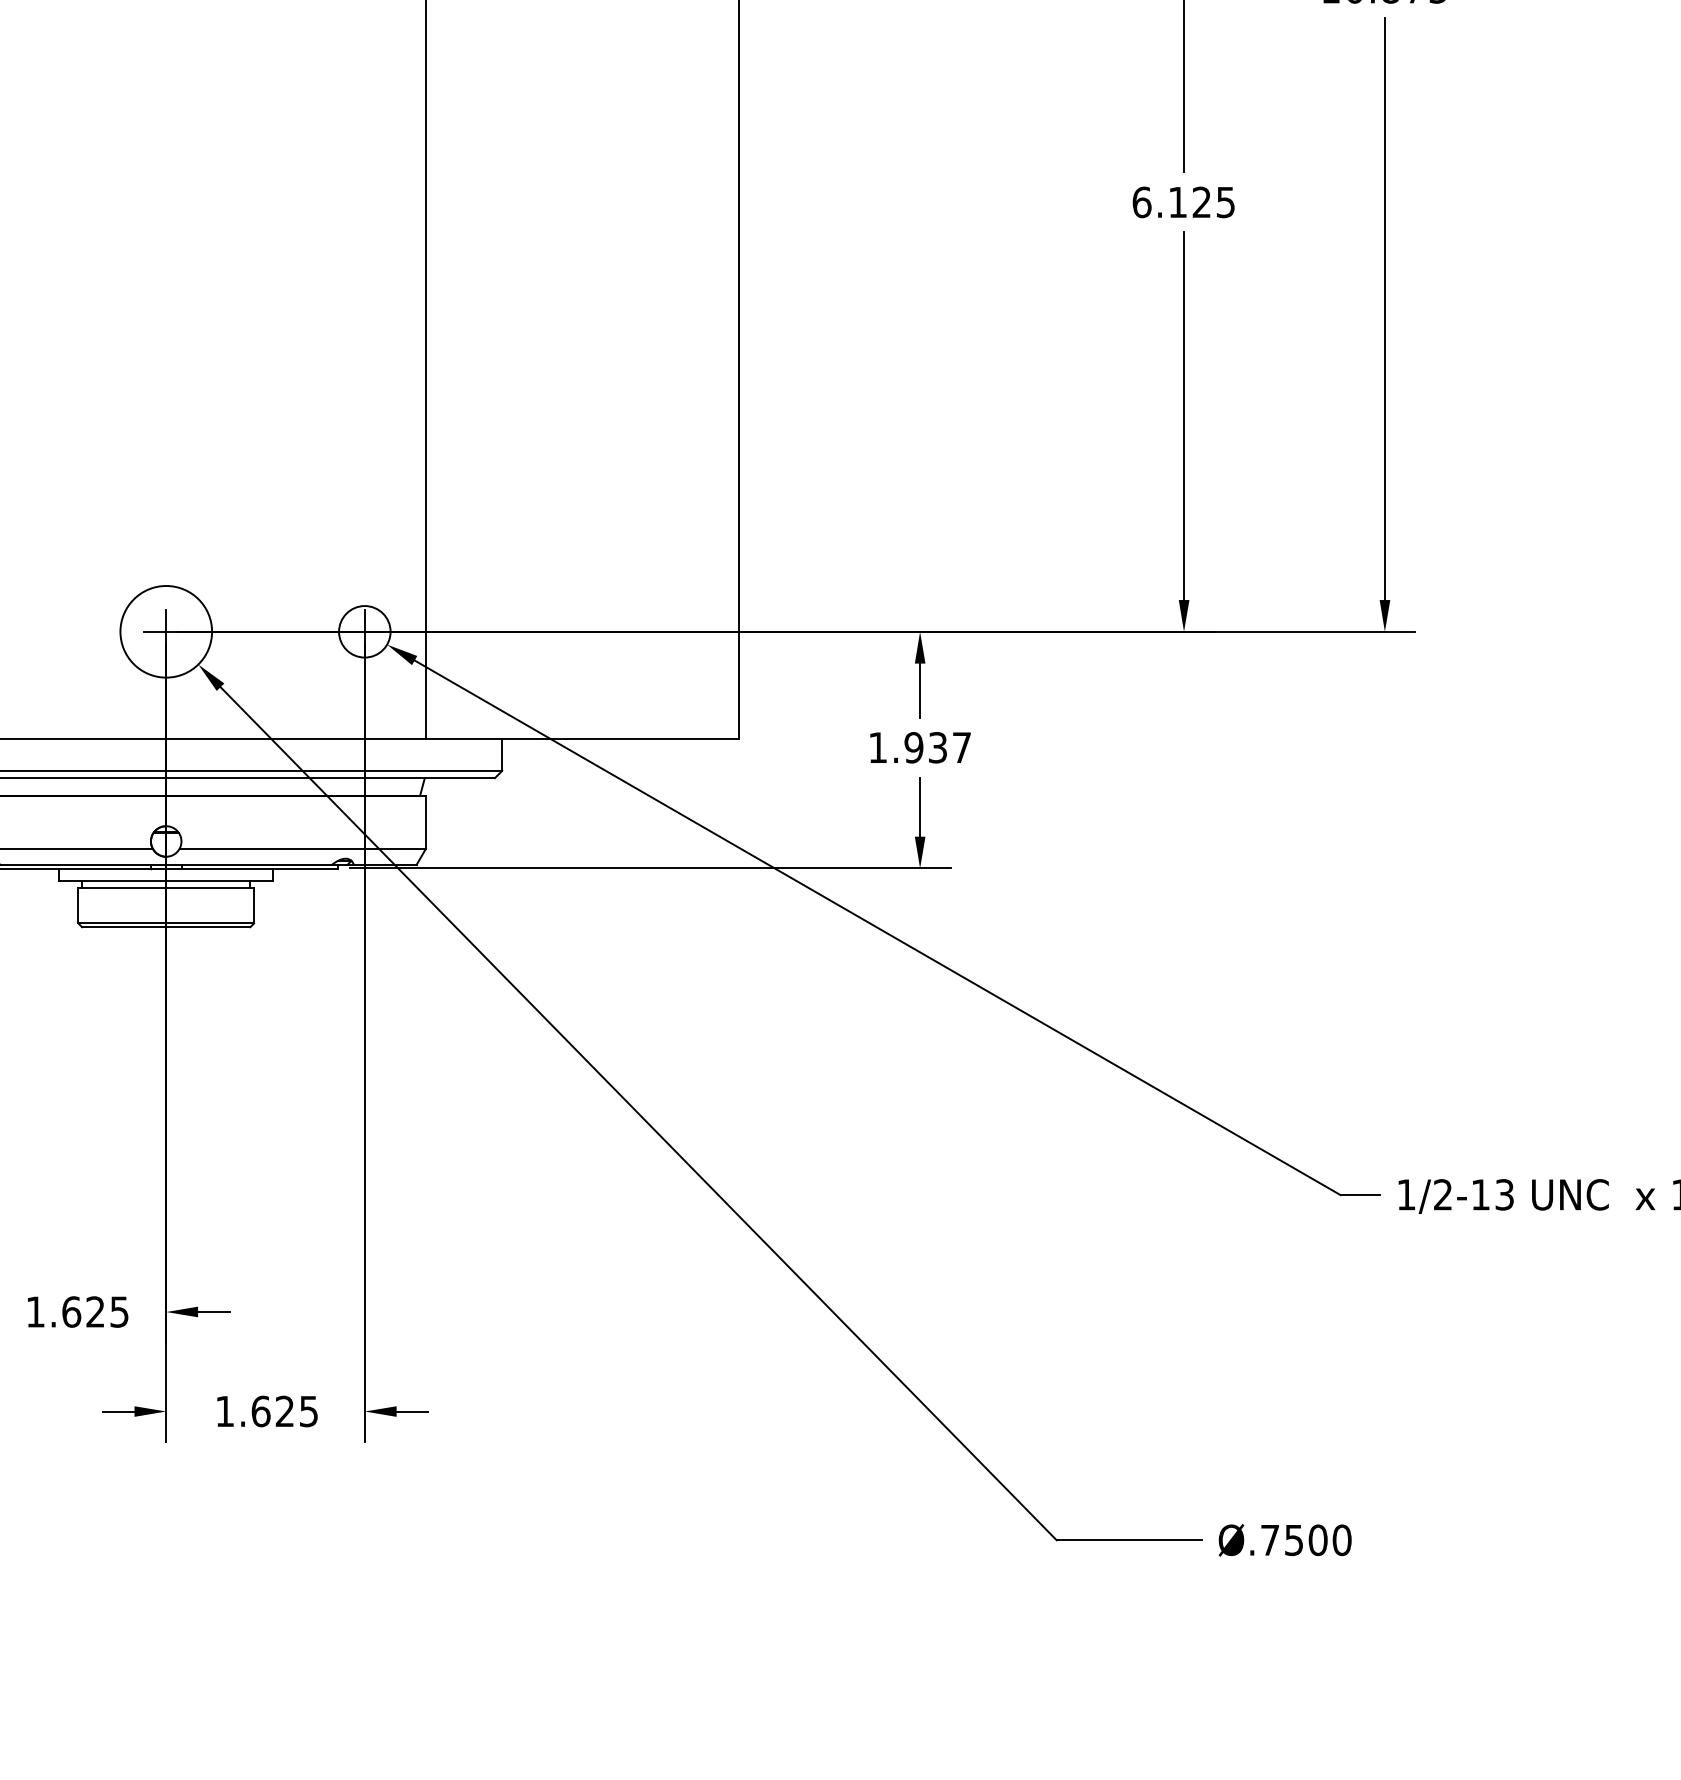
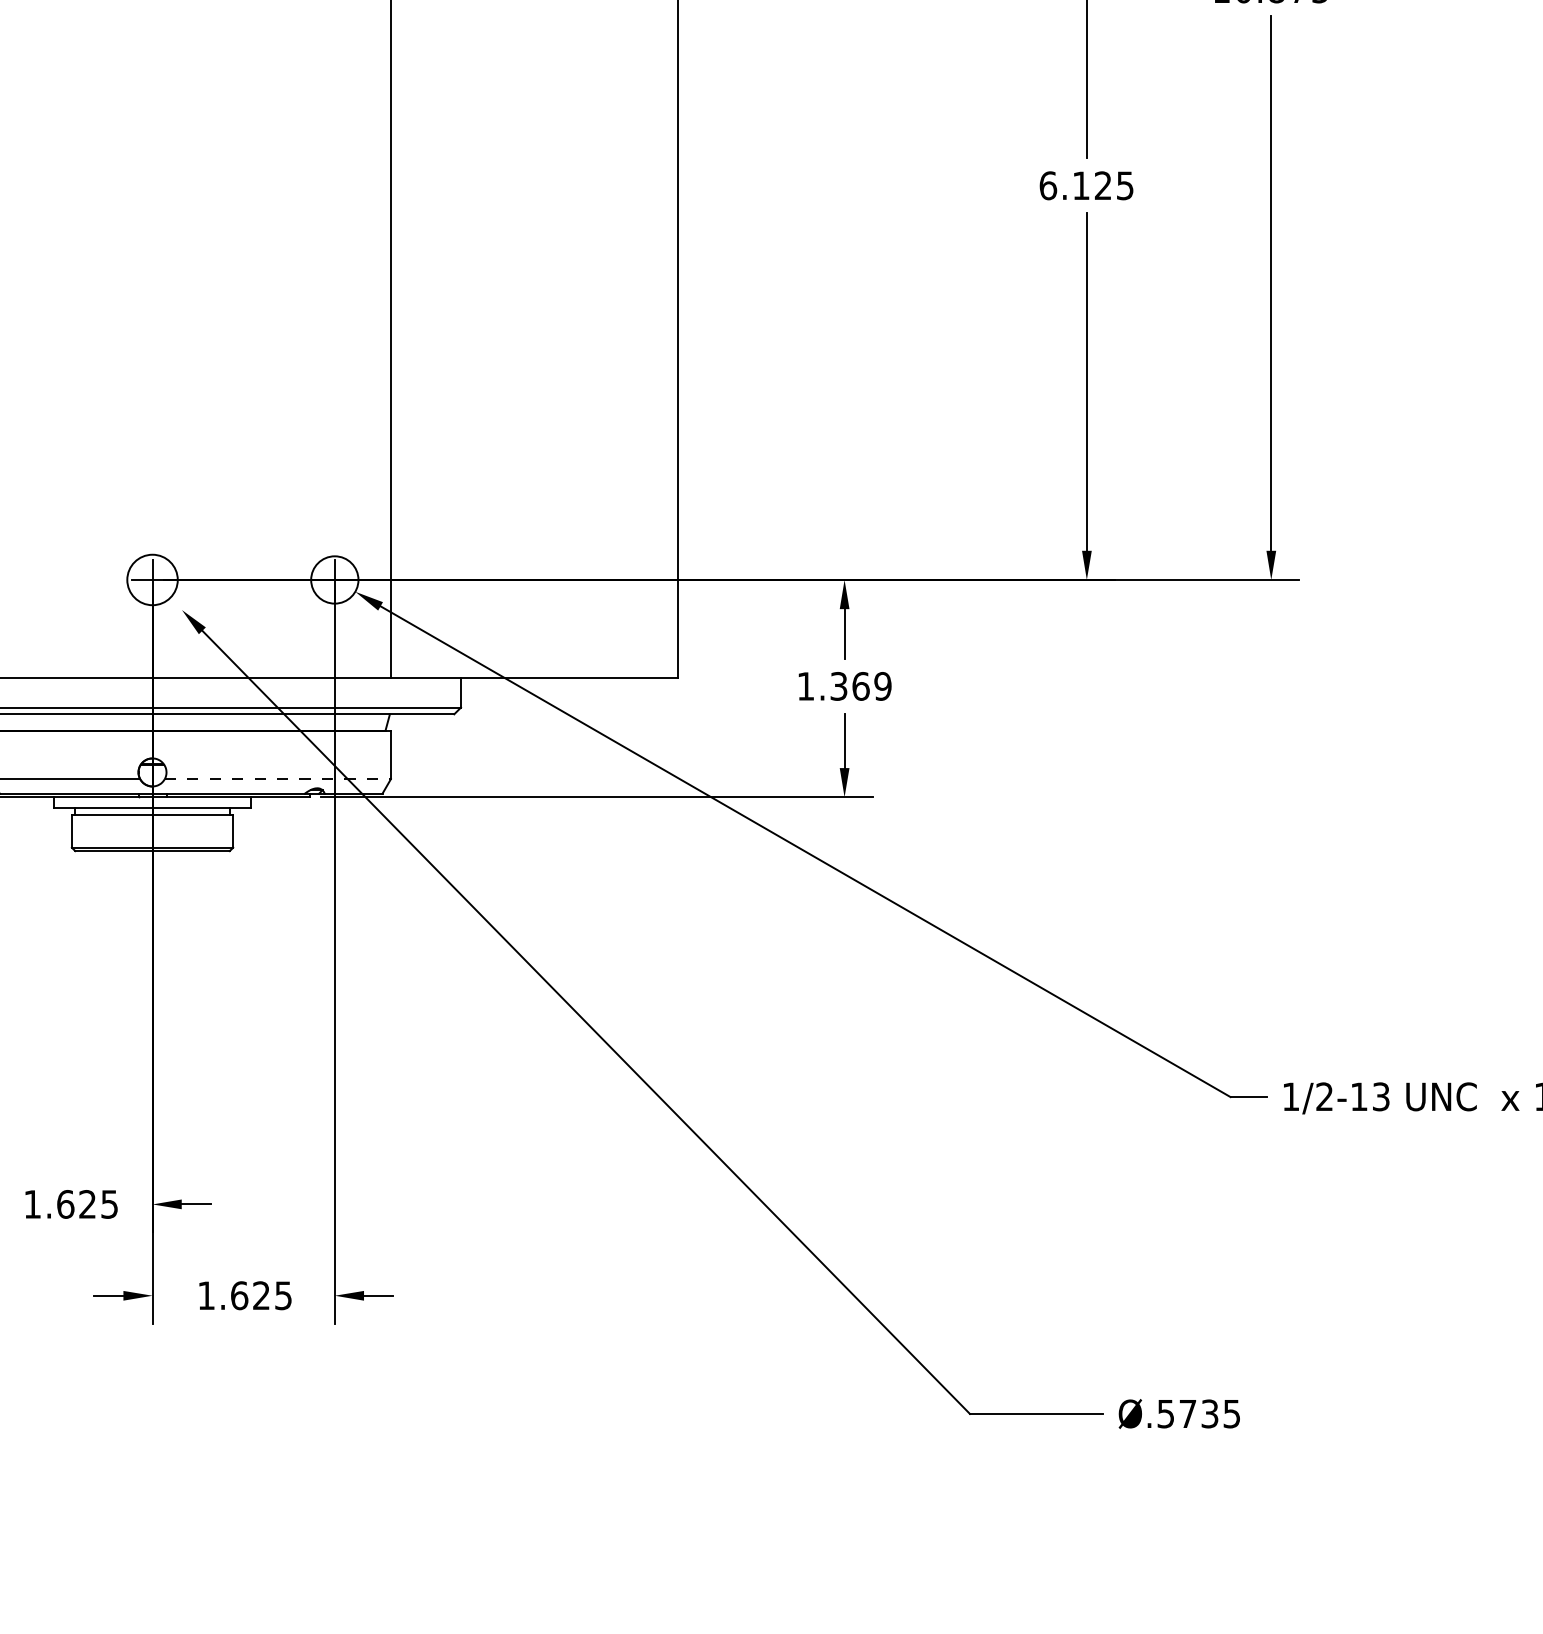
circle: (166, 631) -> (152, 579), size x0.6
text: (937, 747) -> (860, 686), 1.937 -> 1.369
line: (303, 848) -> (278, 778), solid -> dashed
text: (1306, 1540) -> (1199, 1414), Ø.7500 -> Ø.5735

